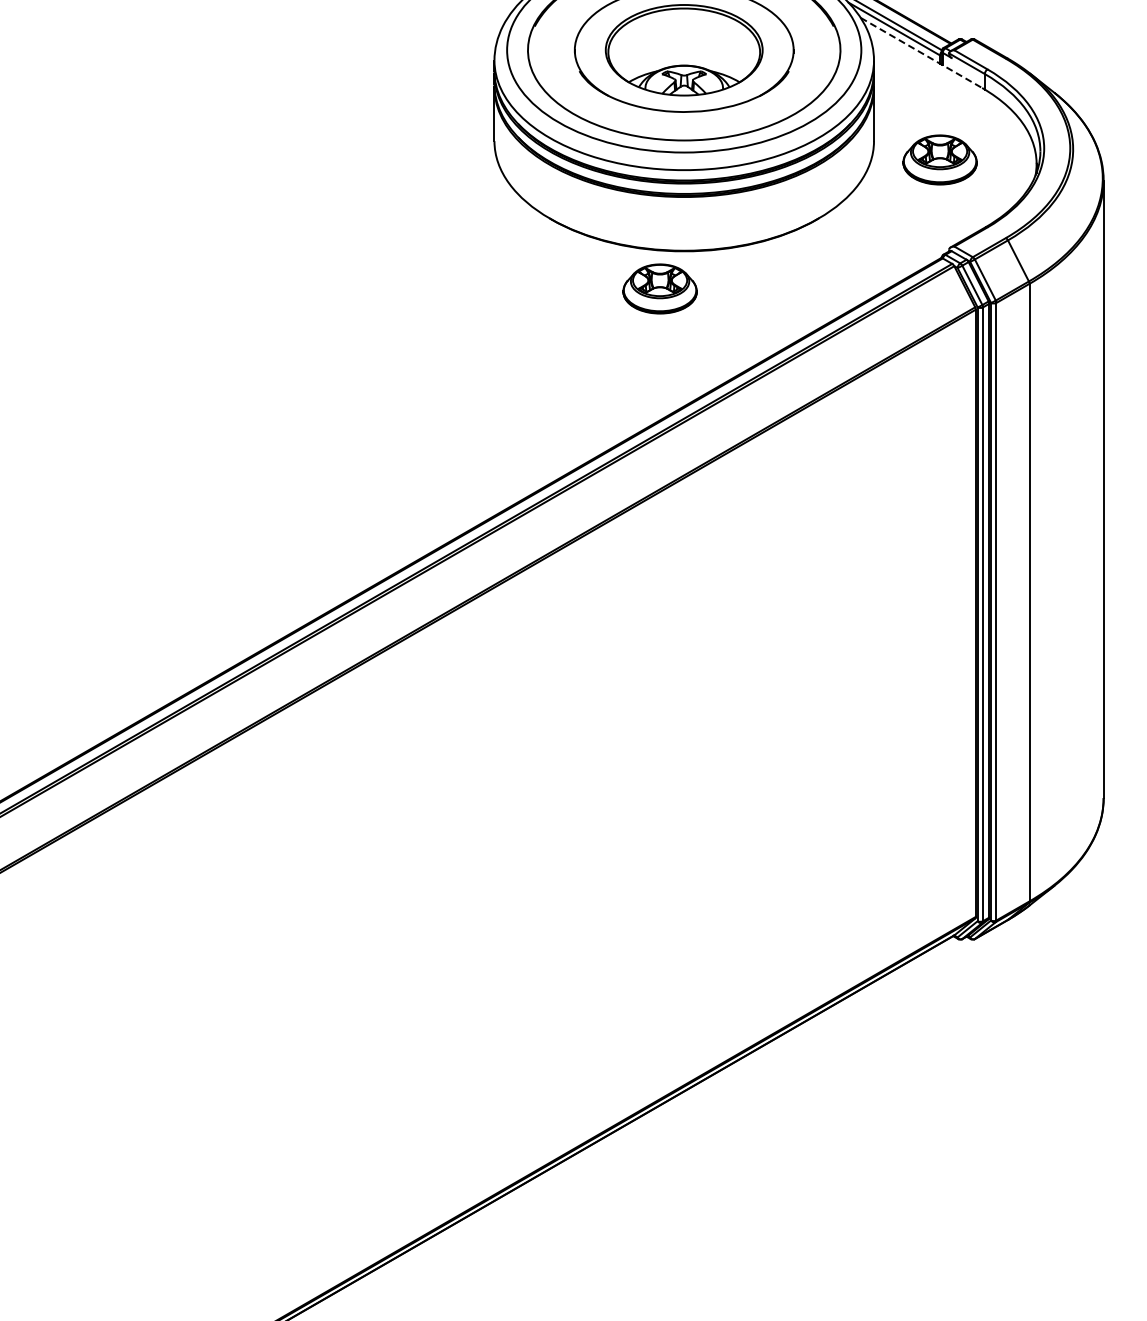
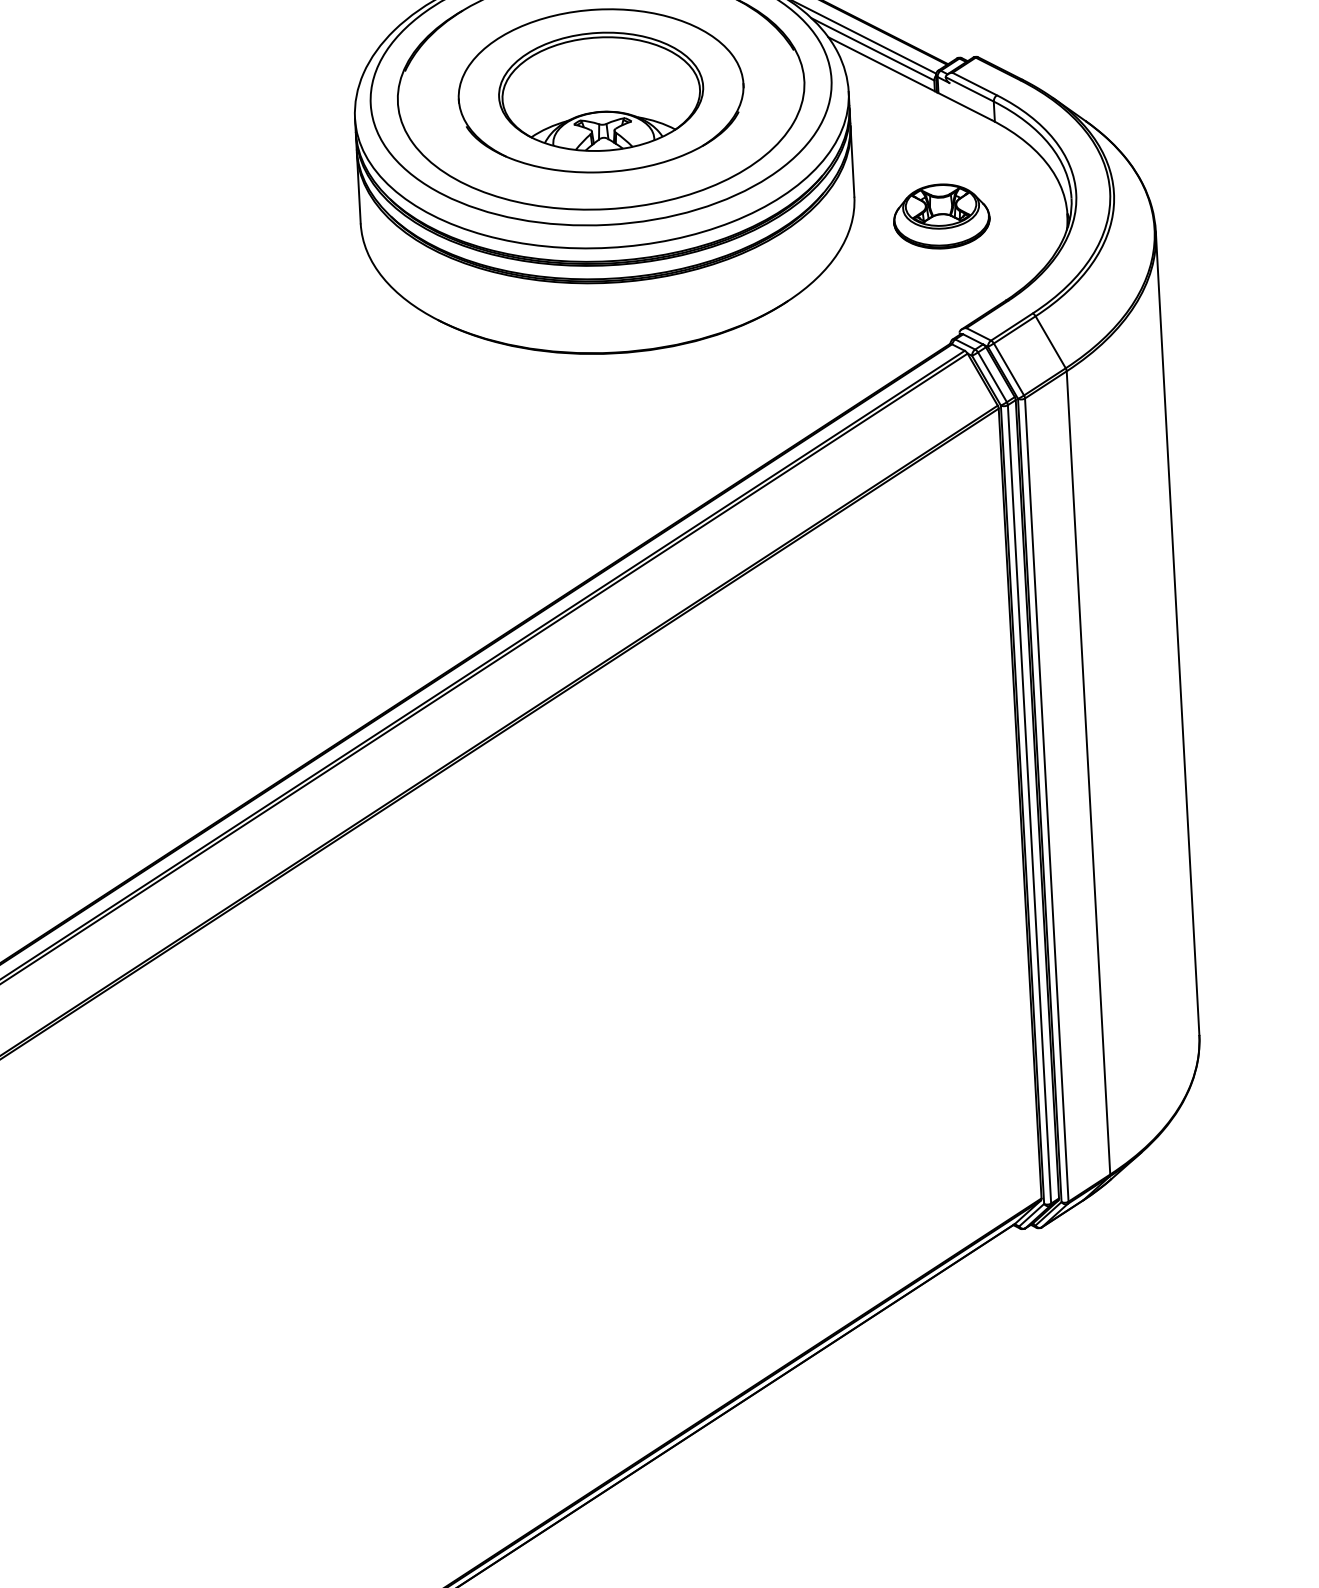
line: (921, 53) -> (909, 79), dashed -> solid
part: (659, 288) -> (585, 403), removed

